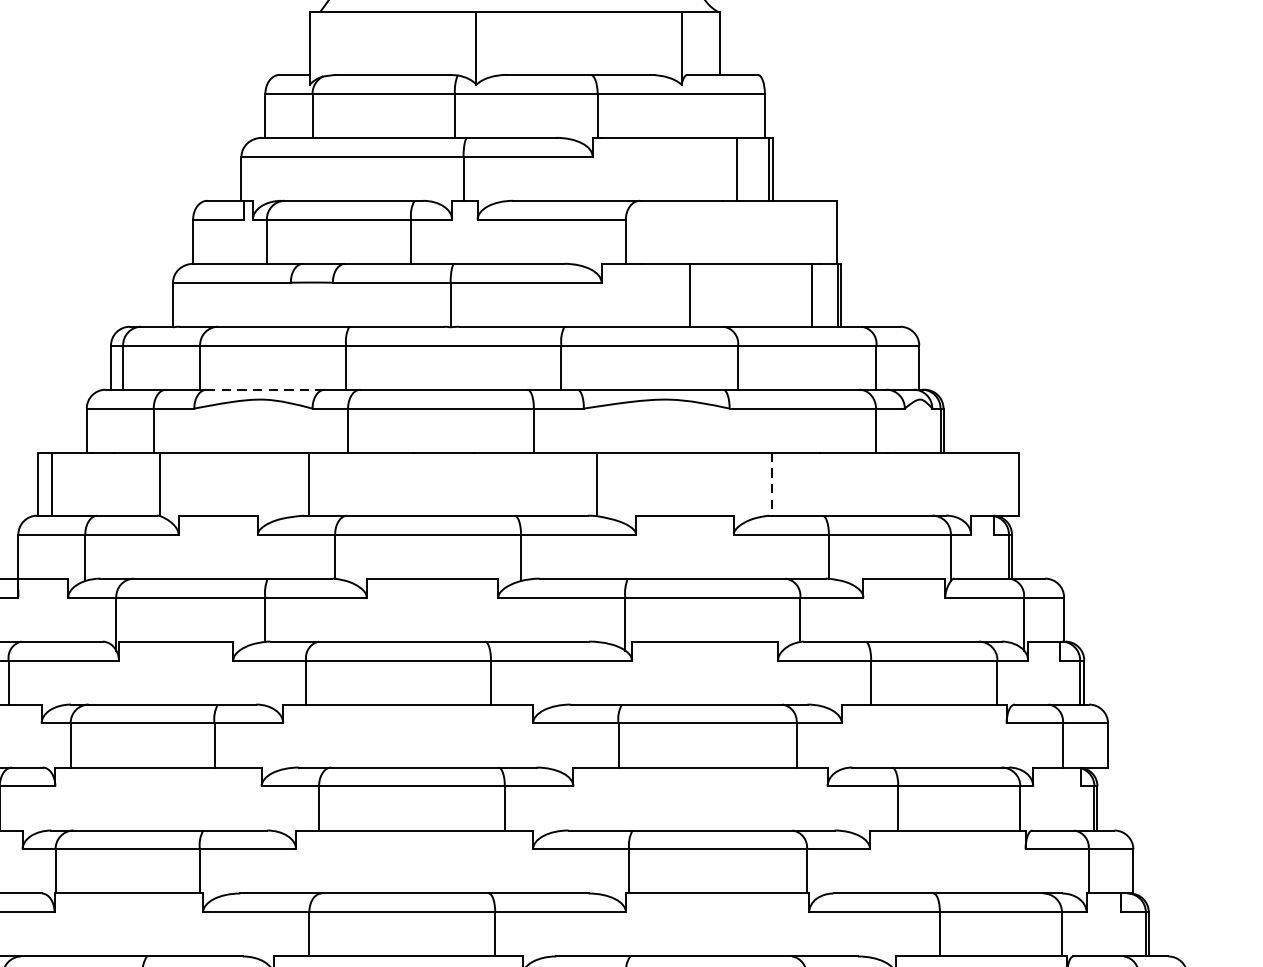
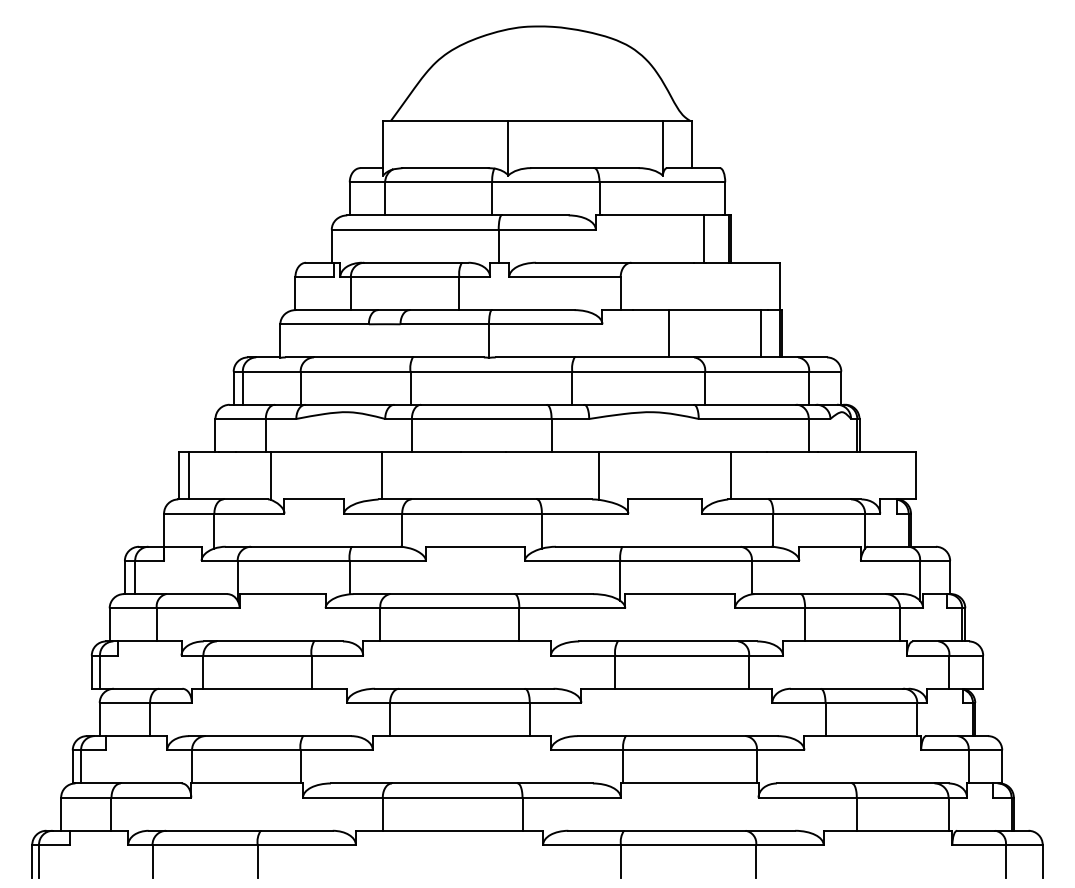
line: (265, 389) -> (349, 404), dashed -> solid
line: (771, 483) -> (730, 475), dashed -> solid

